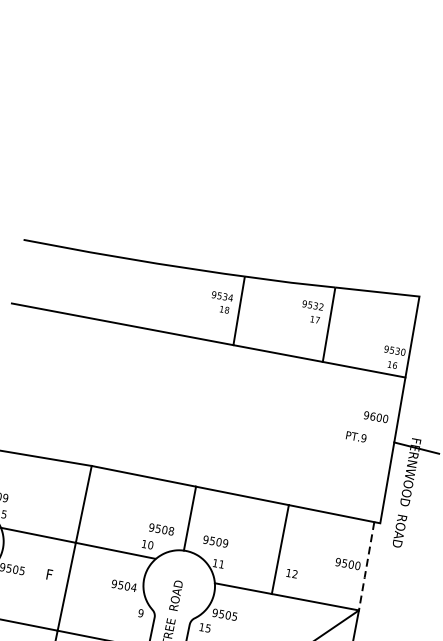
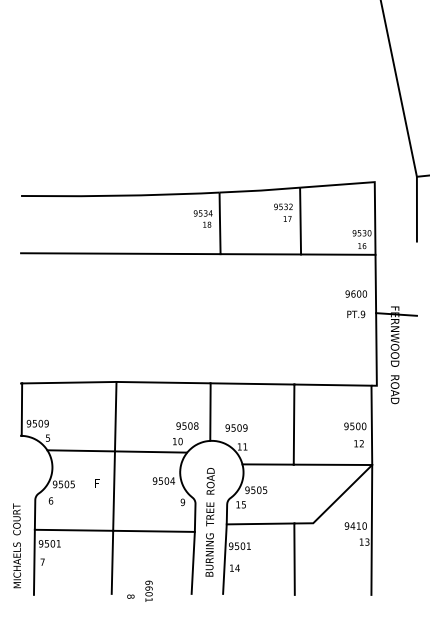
text: (356, 437) -> (356, 314), moved
line: (366, 567) -> (371, 426), dashed -> solid
text: (291, 573) -> (358, 443), moved

